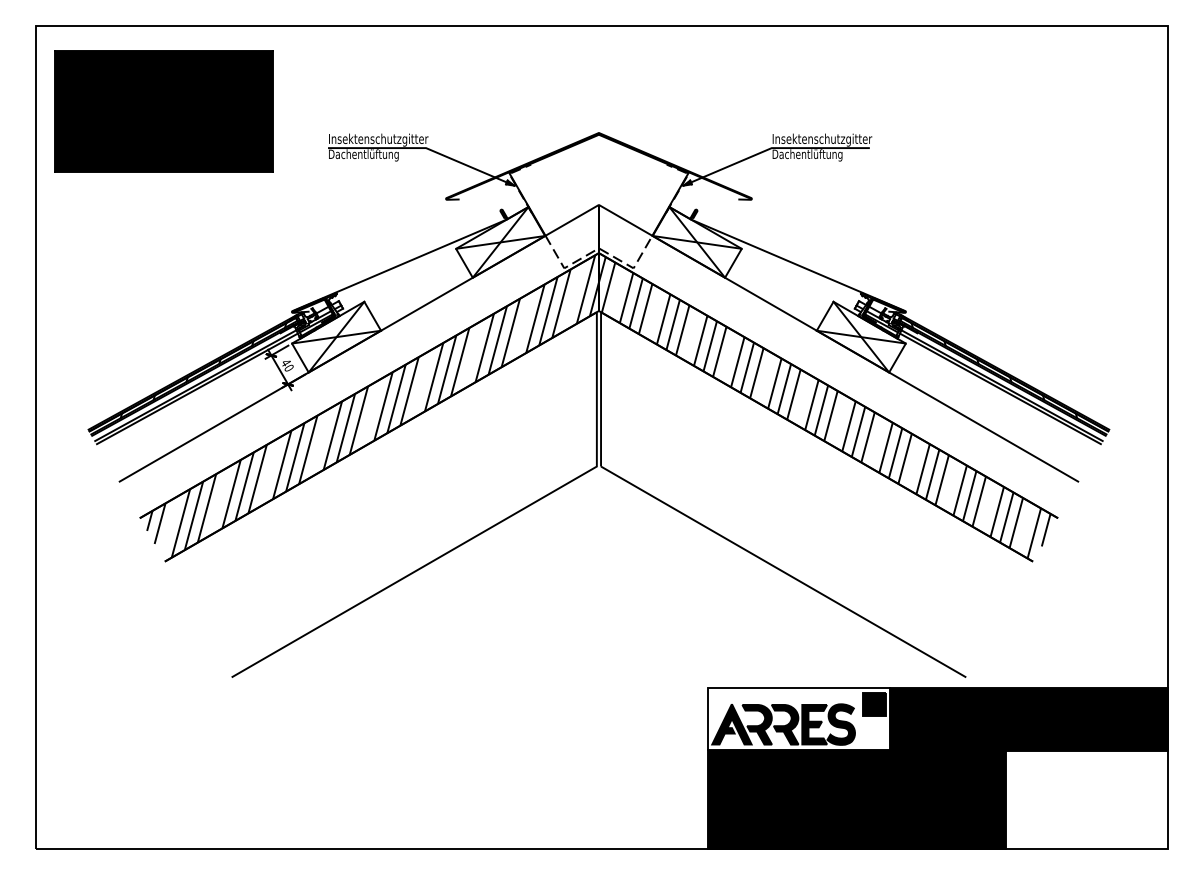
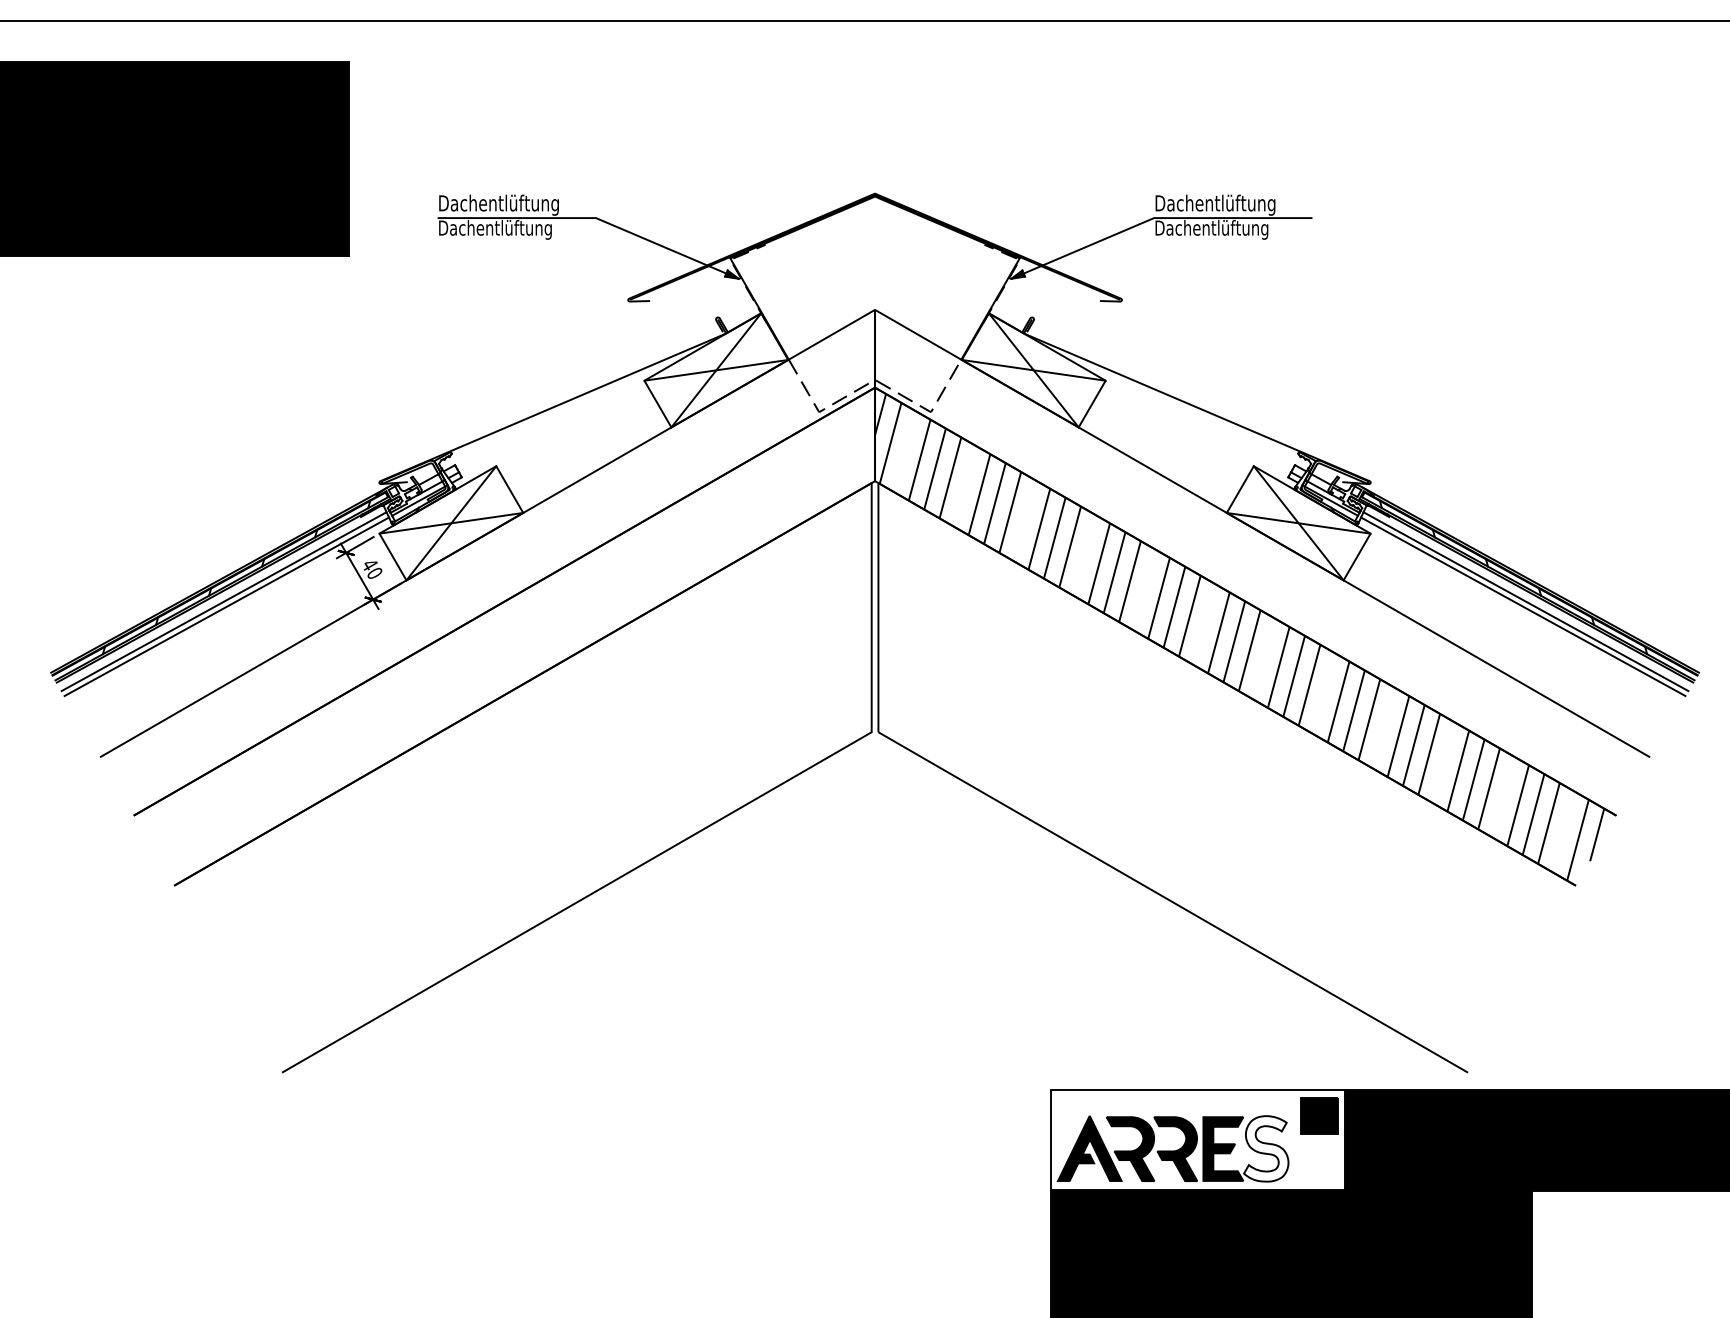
text: (379, 139) -> (520, 204), Insektenschutzgitter -> Dachentlüftung
text: (822, 139) -> (1236, 204), Insektenschutzgitter -> Dachentlüftung
hatch: (372, 406) -> (509, 635), removed
fill: (840, 724) -> (1265, 1148), removed

